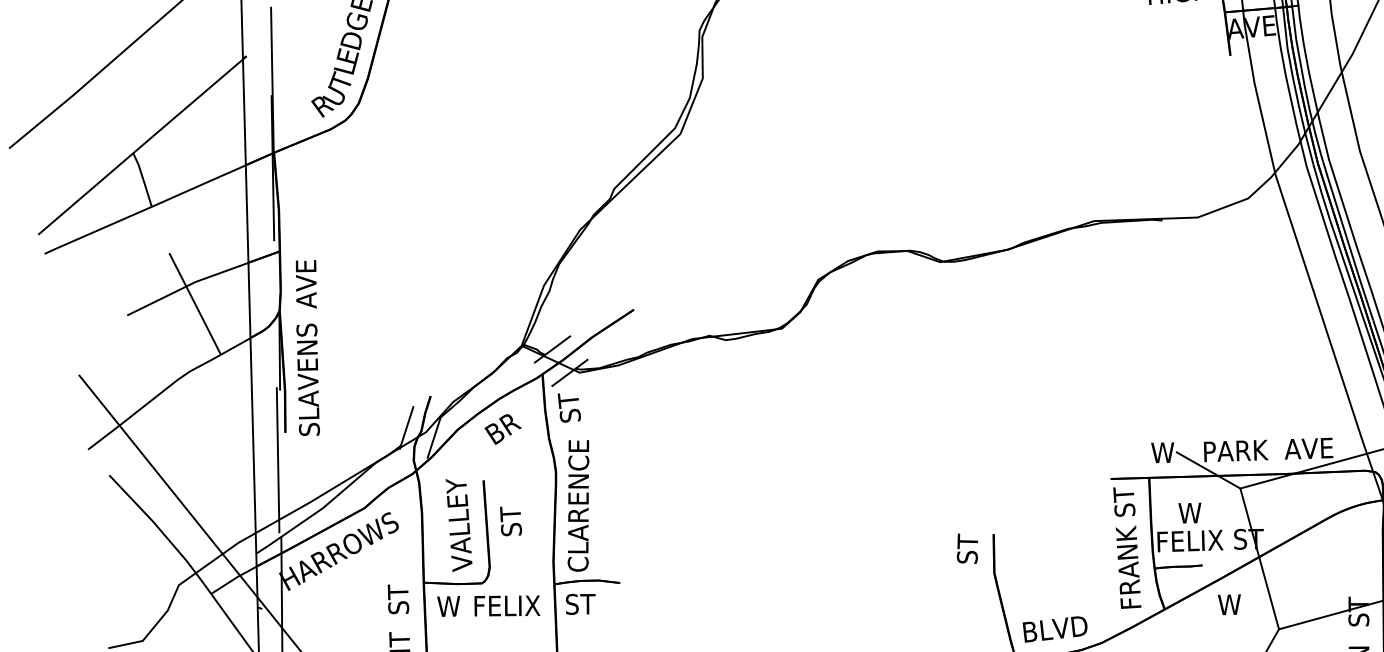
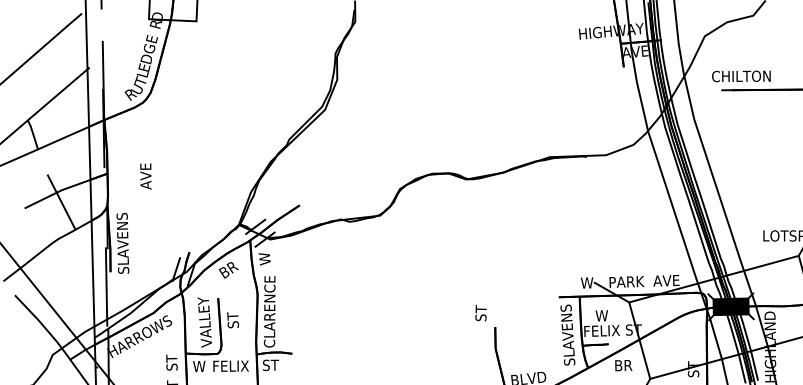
text: (305, 284) -> (145, 176), moved
text: (568, 407) -> (264, 258), ST -> W
text: (1126, 547) -> (567, 334), FRANK ST -> SLAVENS
text: (966, 549) -> (480, 313), moved
text: (1229, 604) -> (623, 365), W -> BR

